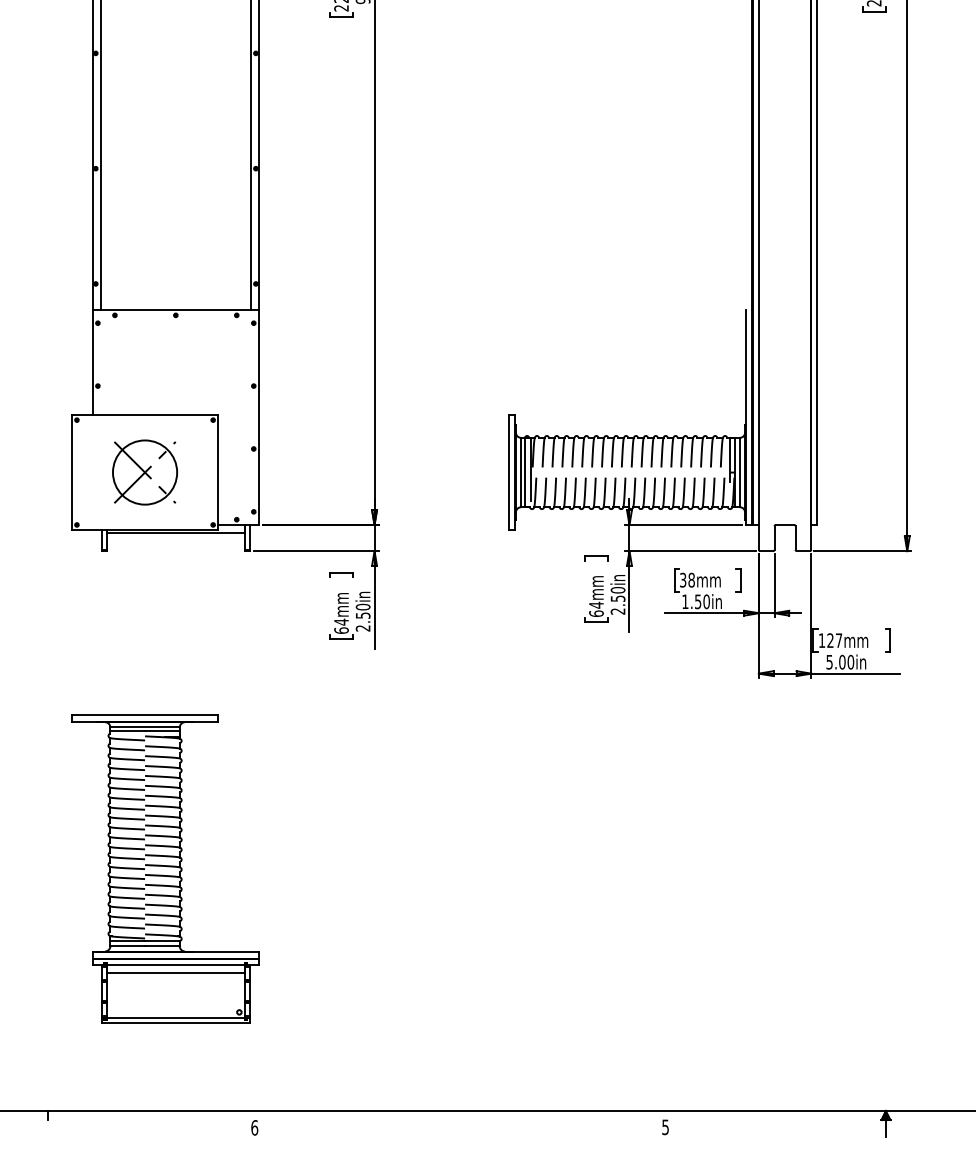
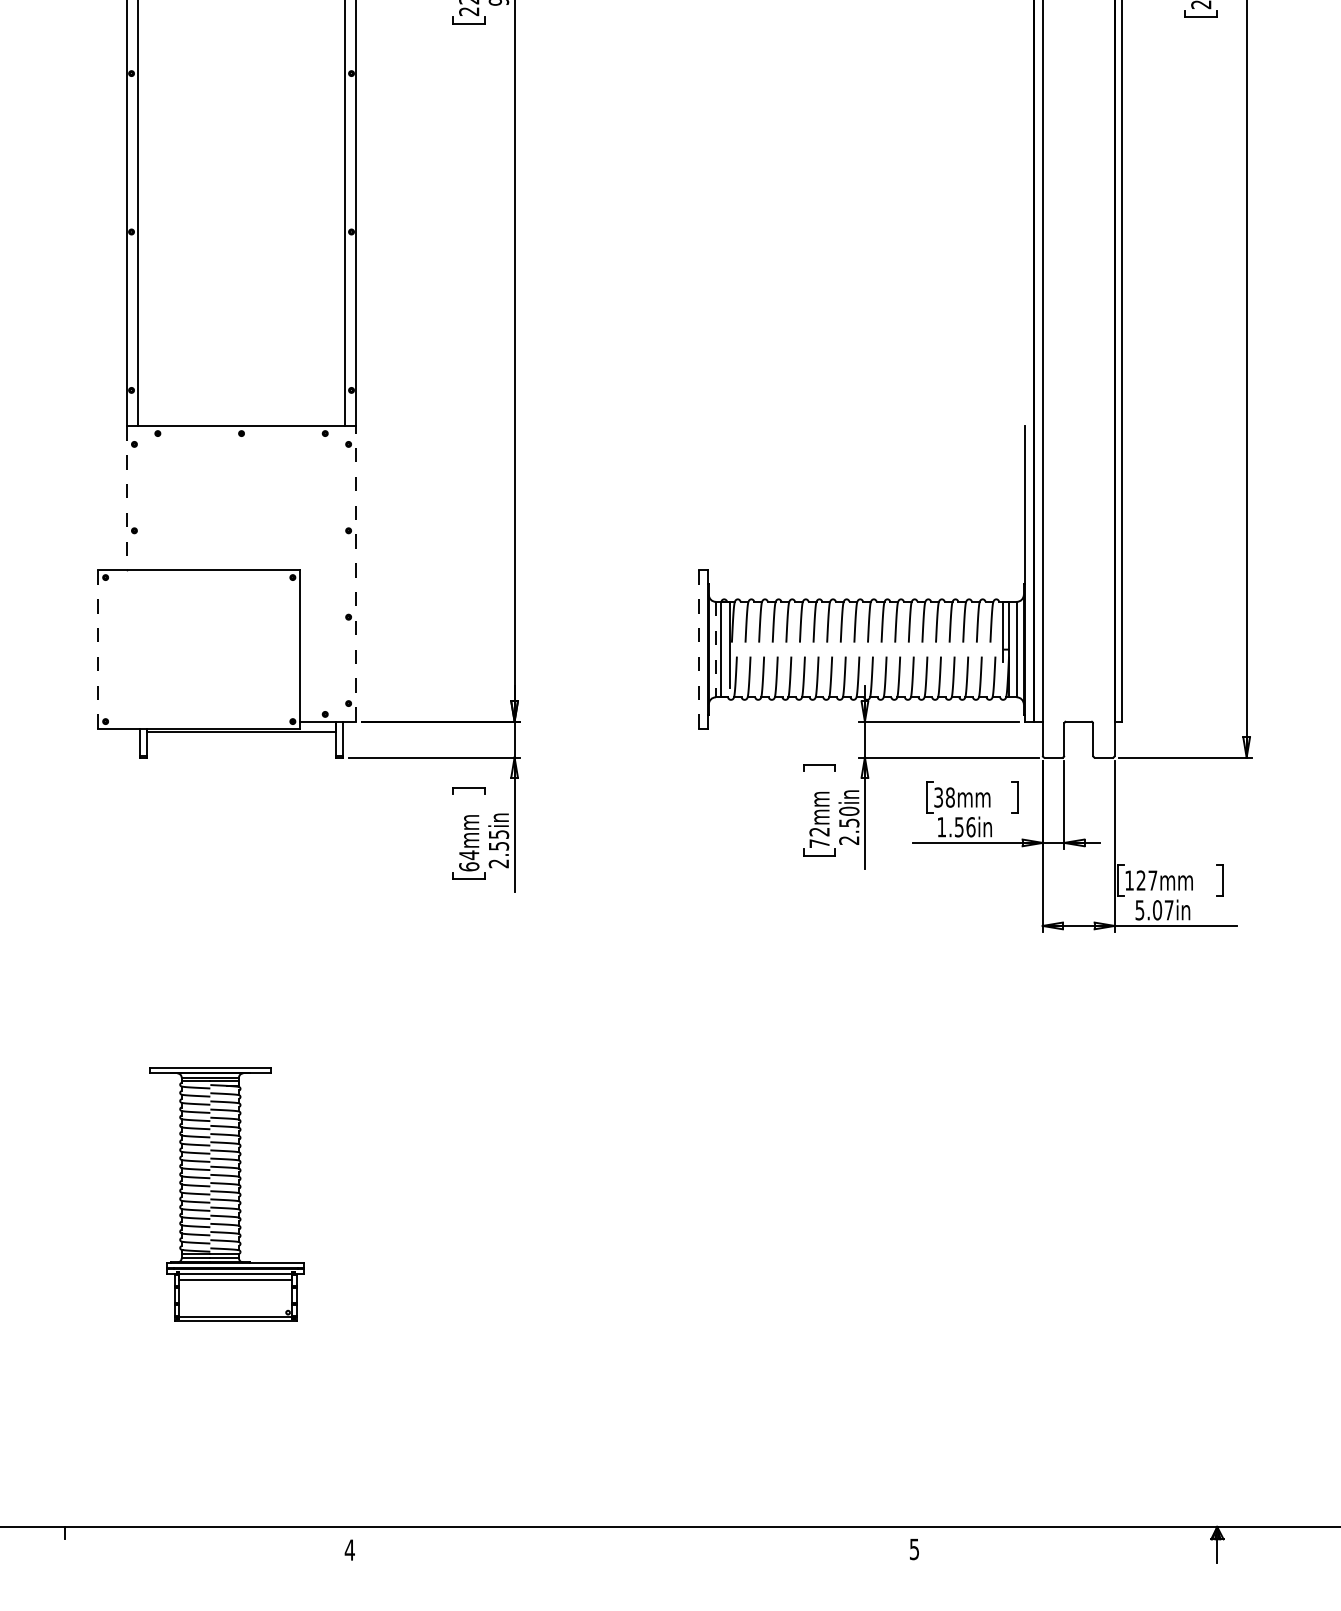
line: (92, 362) -> (127, 498), solid -> dashed
line: (258, 417) -> (355, 574), solid -> dashed
part: (145, 472) -> (199, 649), removed
line: (508, 472) -> (698, 649), solid -> dashed
line: (521, 472) -> (716, 649), solid -> dashed
line: (71, 473) -> (98, 650), solid -> dashed
text: (706, 602) -> (970, 827), 1.50in -> 1.56in
text: (362, 607) -> (498, 834), 2.50in -> 2.55in
text: (596, 609) -> (819, 837), 64mm -> 72mm
text: (850, 662) -> (1168, 910), 5.00in -> 5.07in
part: (164, 869) -> (226, 1194), size x0.6
text: (254, 1127) -> (349, 1549), 6 -> 4

